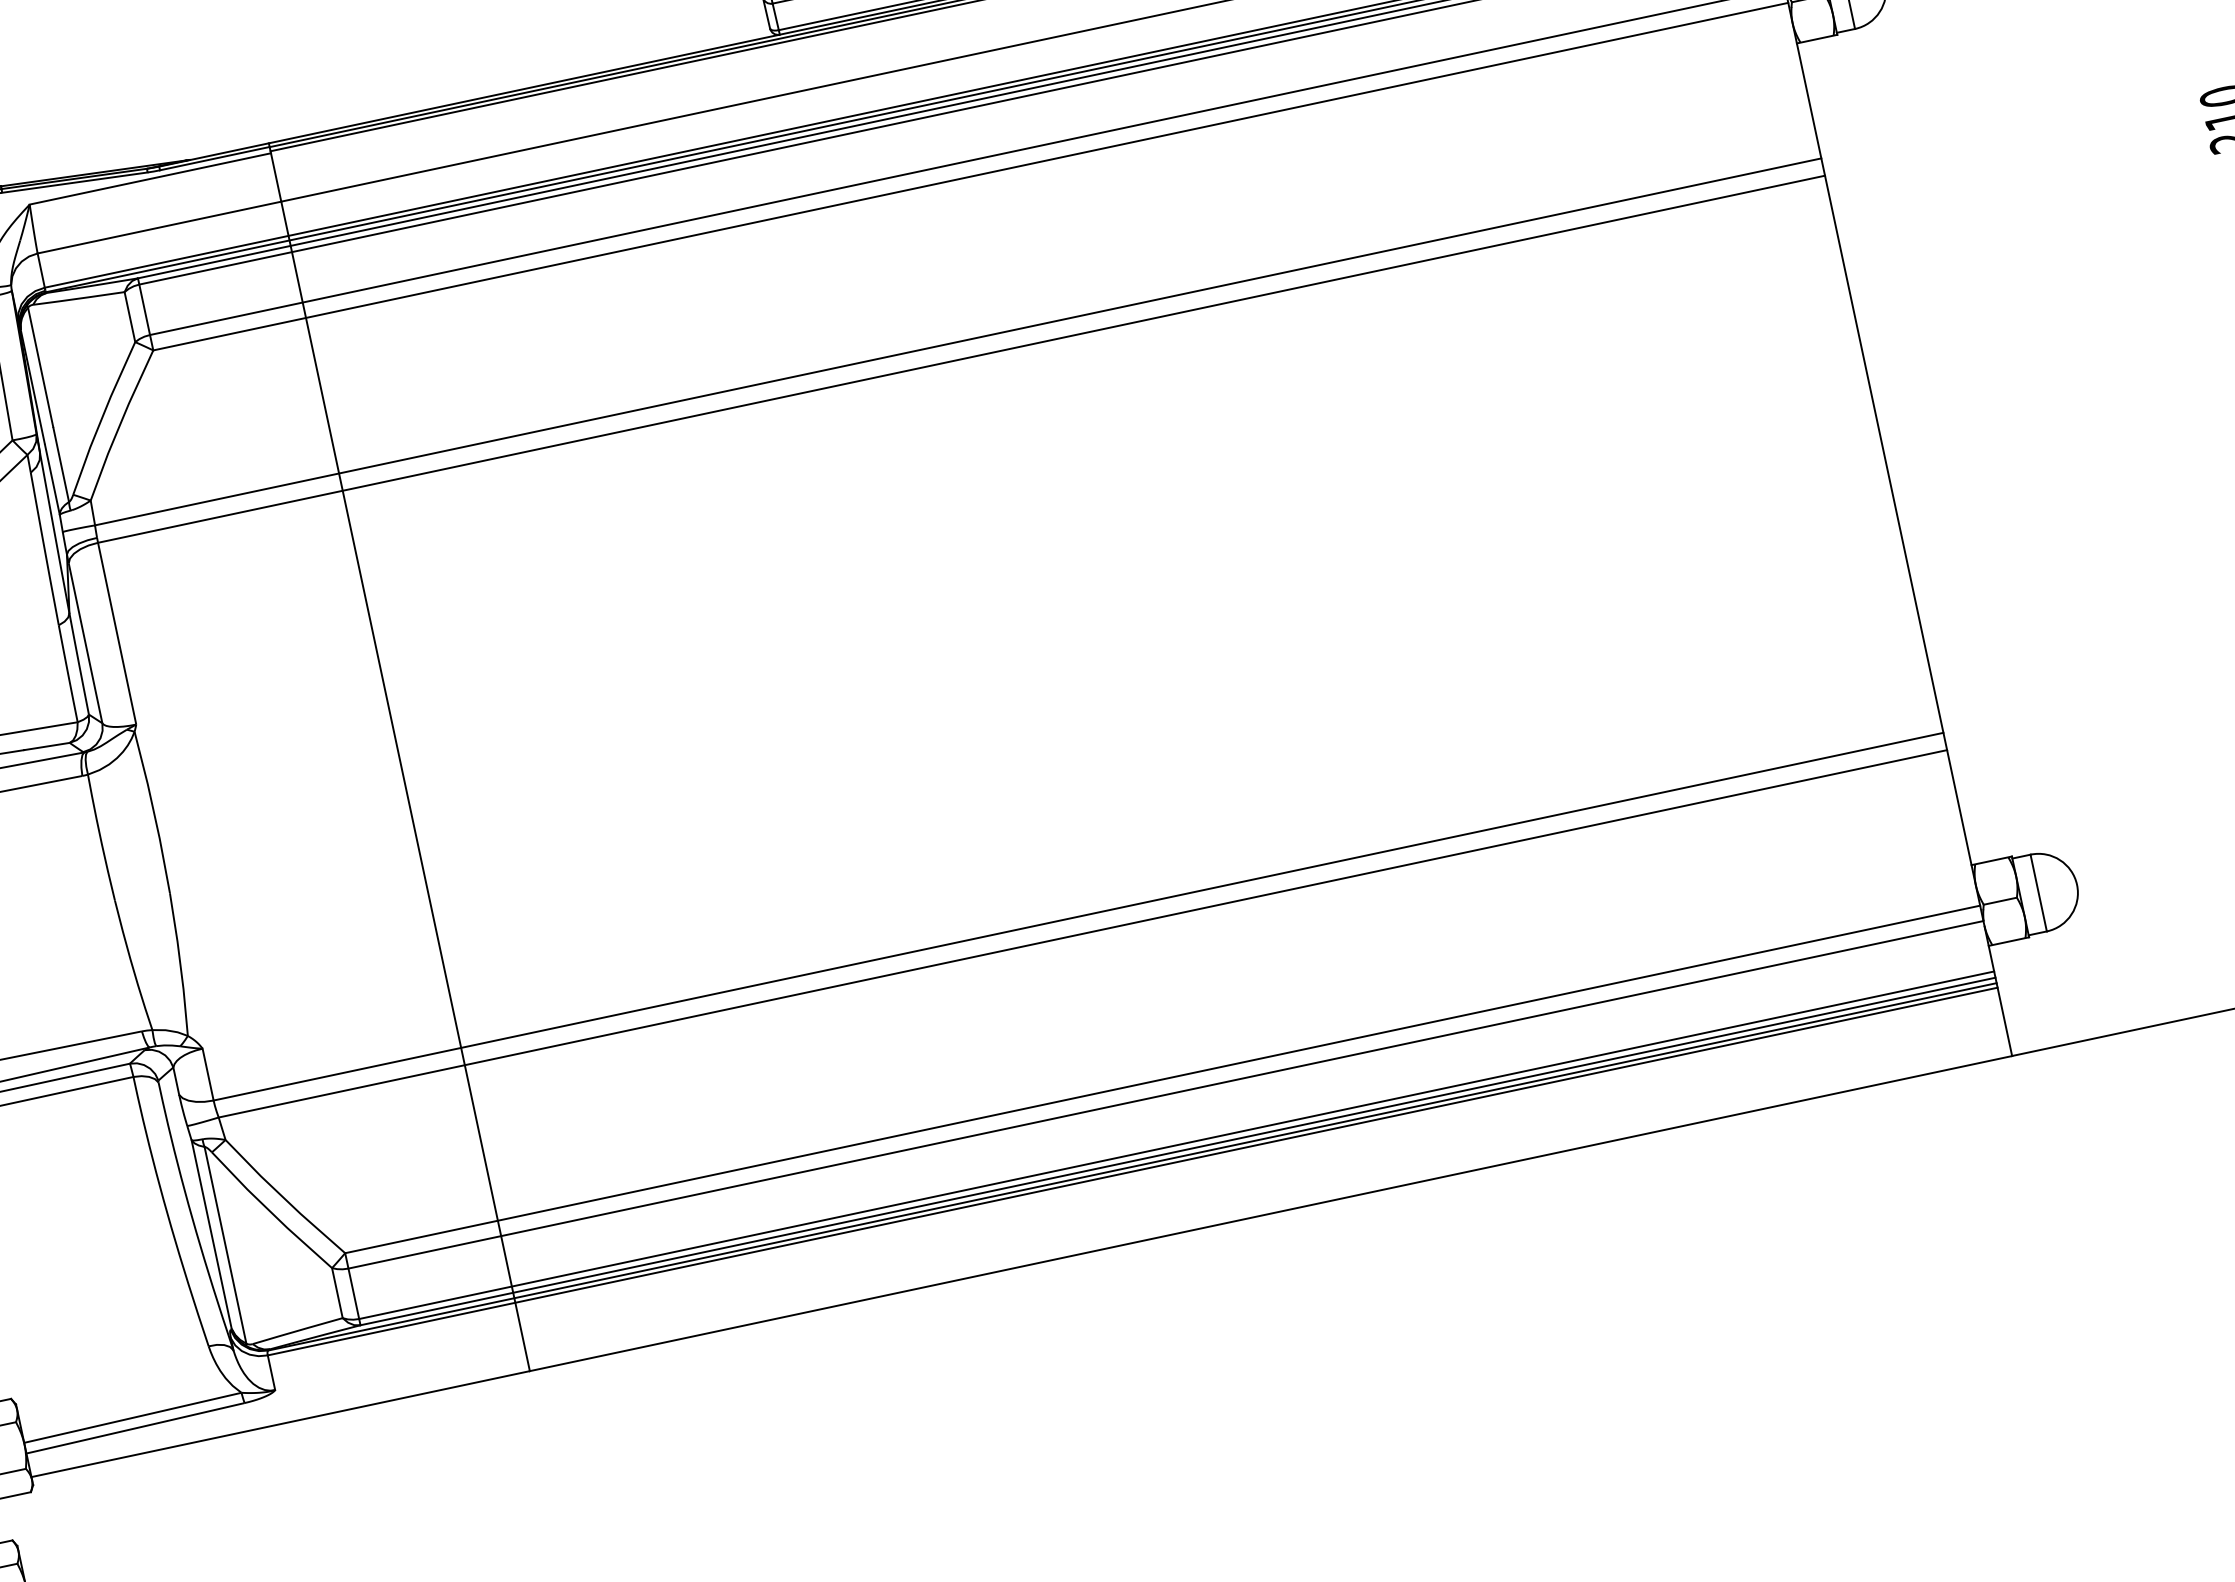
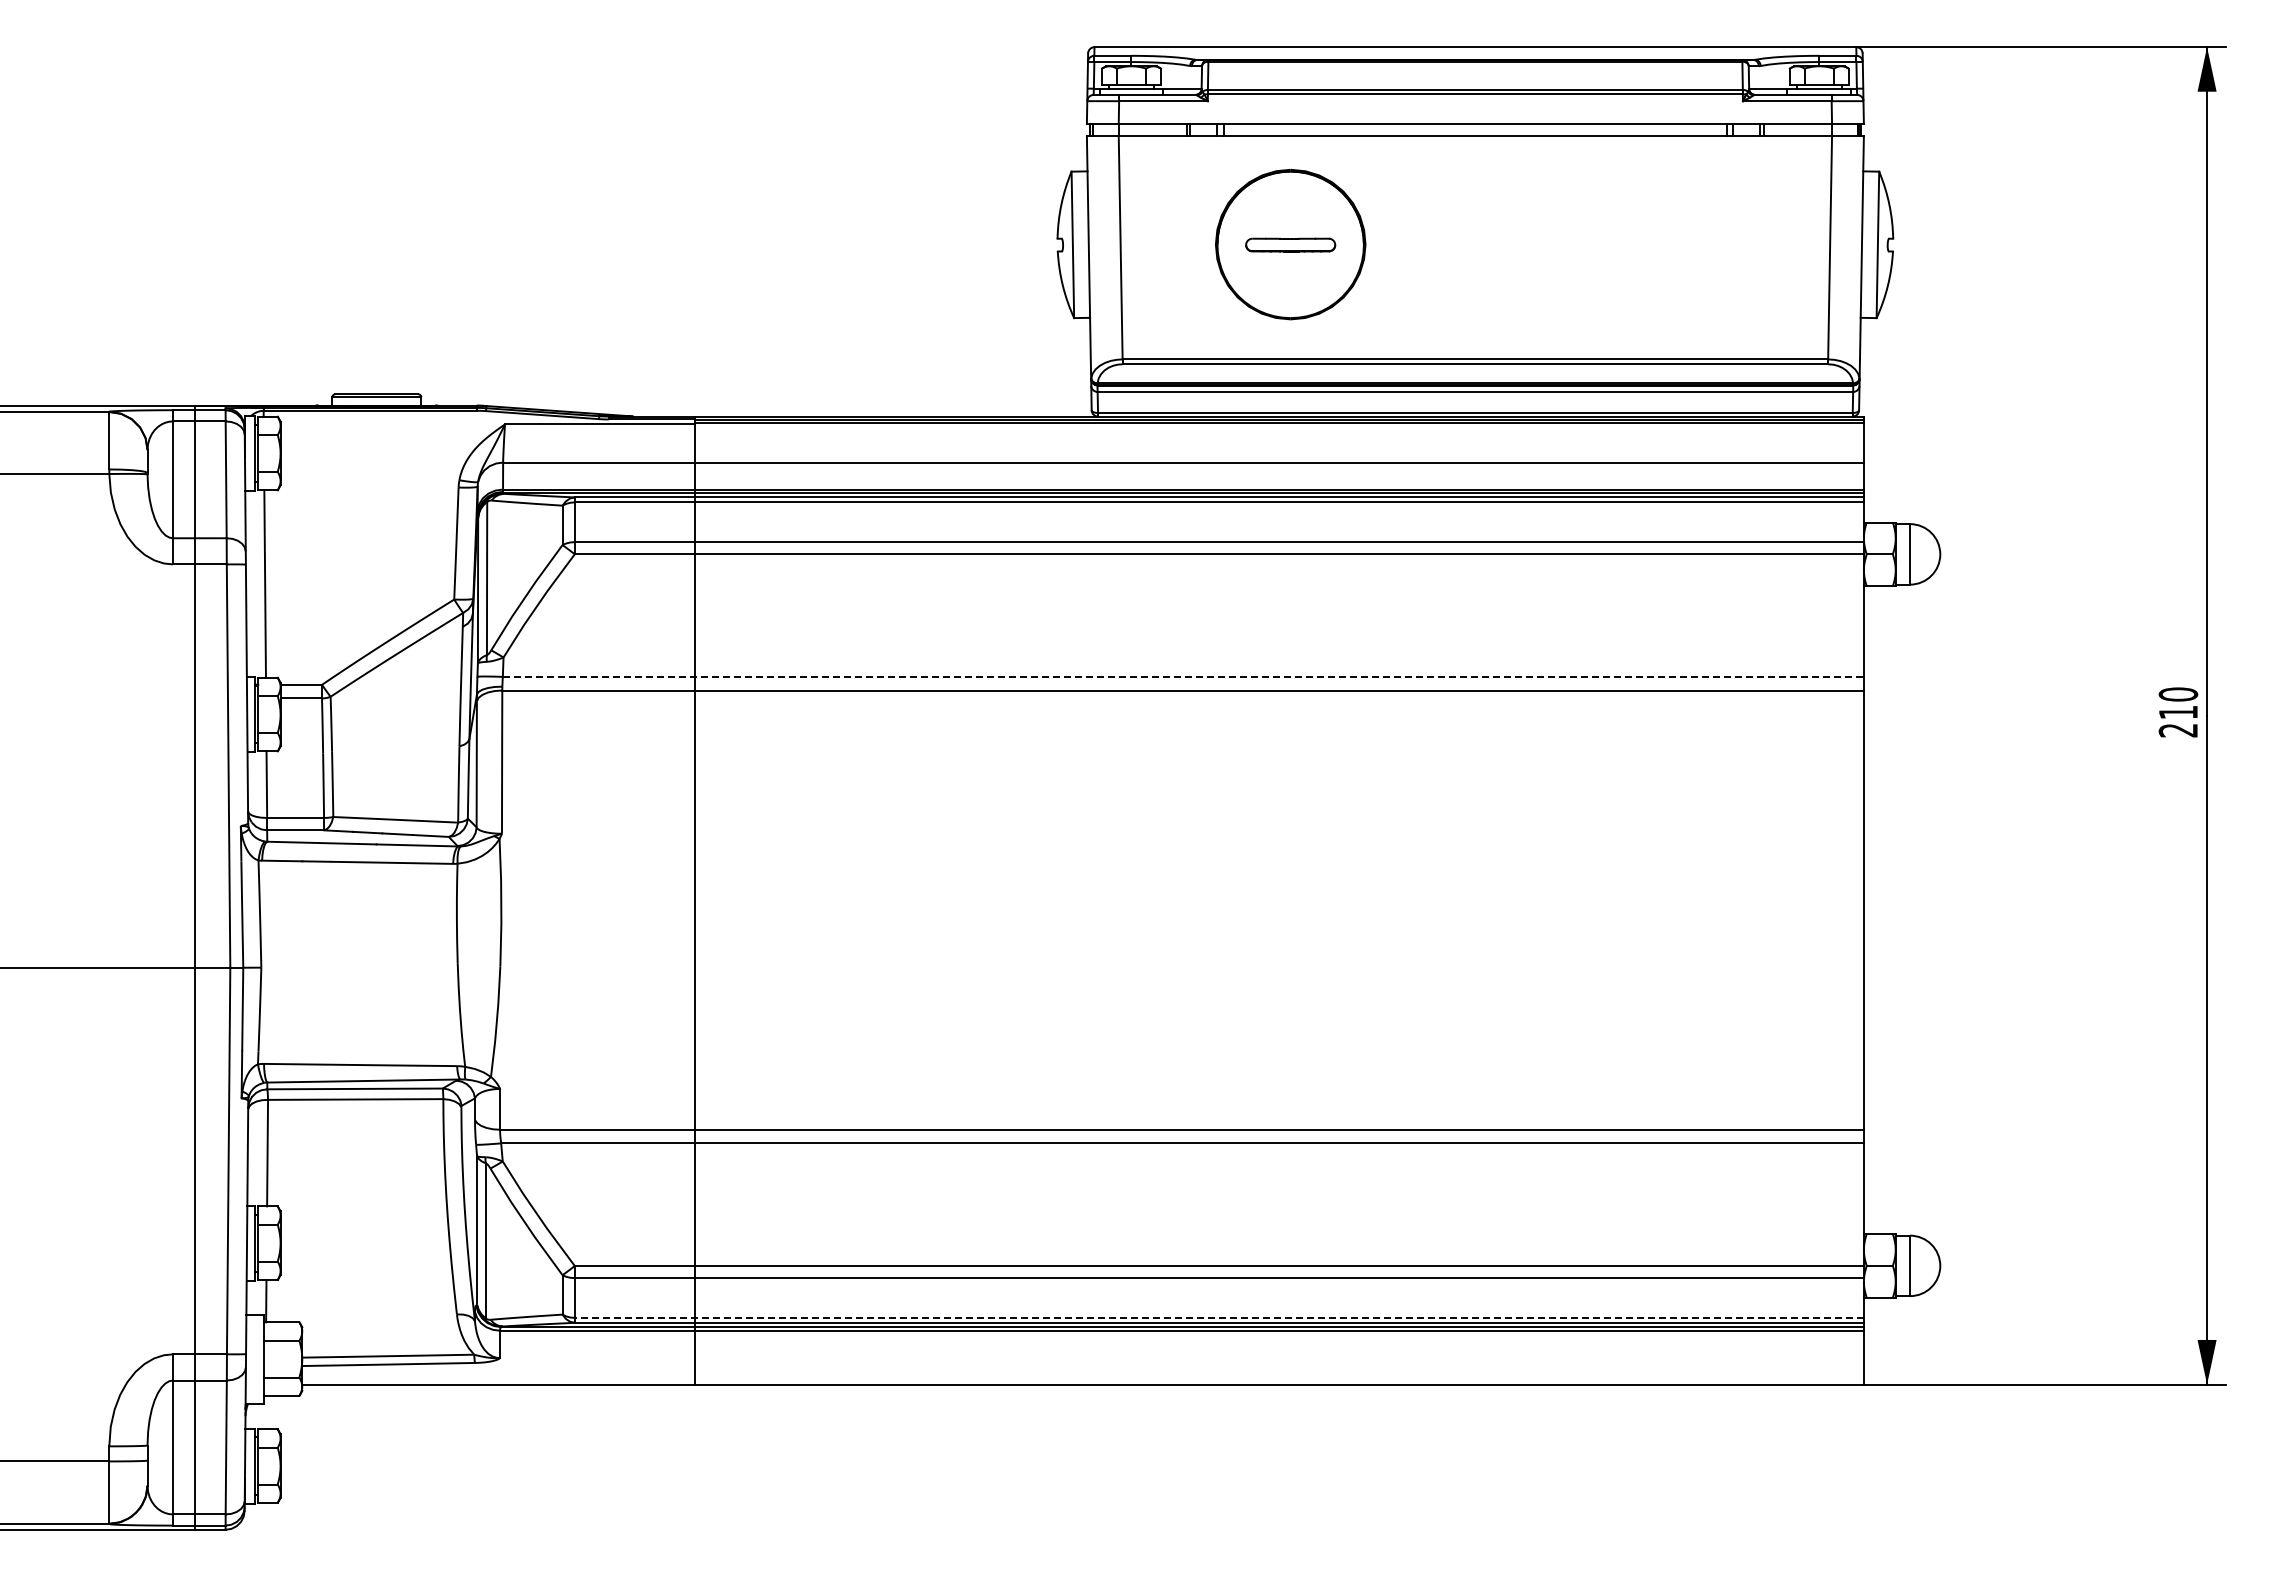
line: (958, 341) -> (1183, 676), solid -> dashed
line: (1176, 1144) -> (1219, 1317), solid -> dashed

